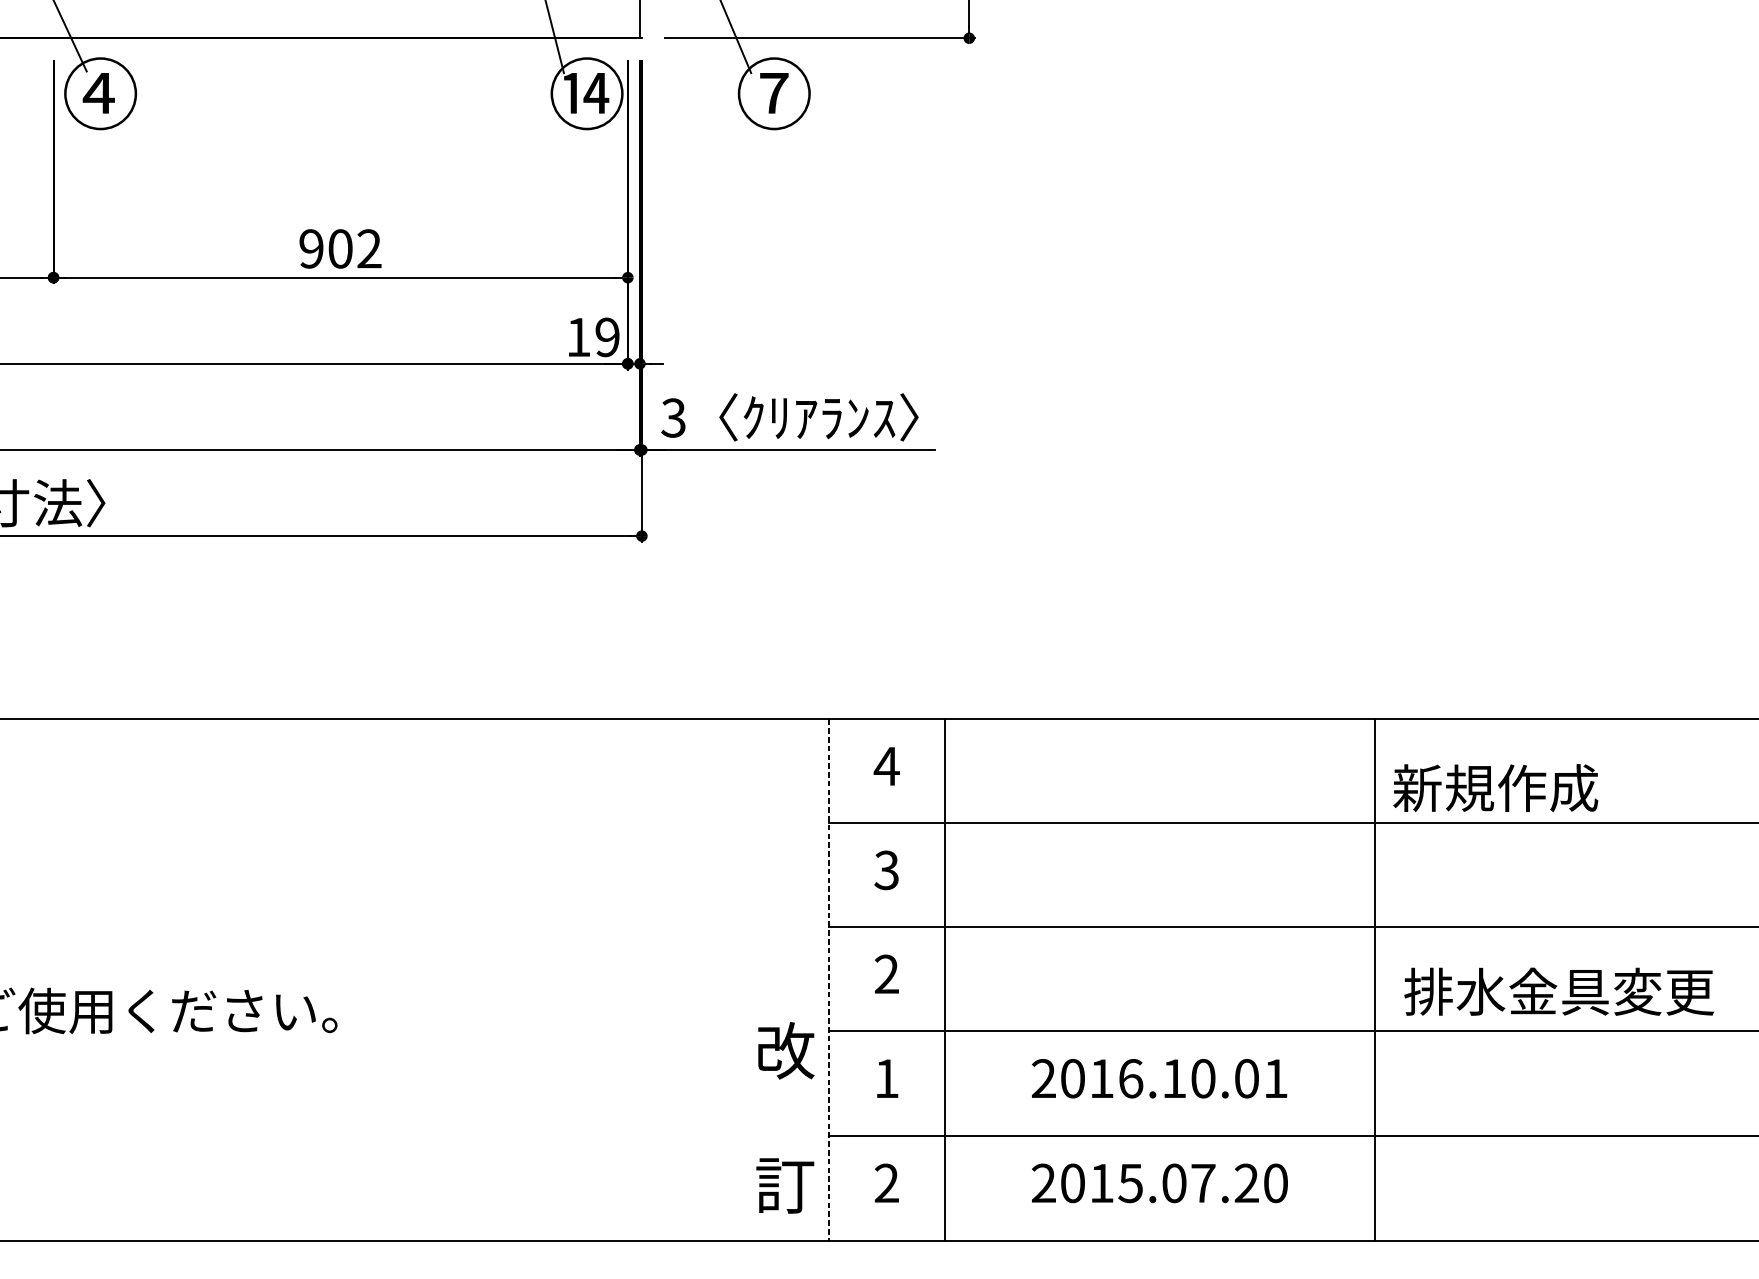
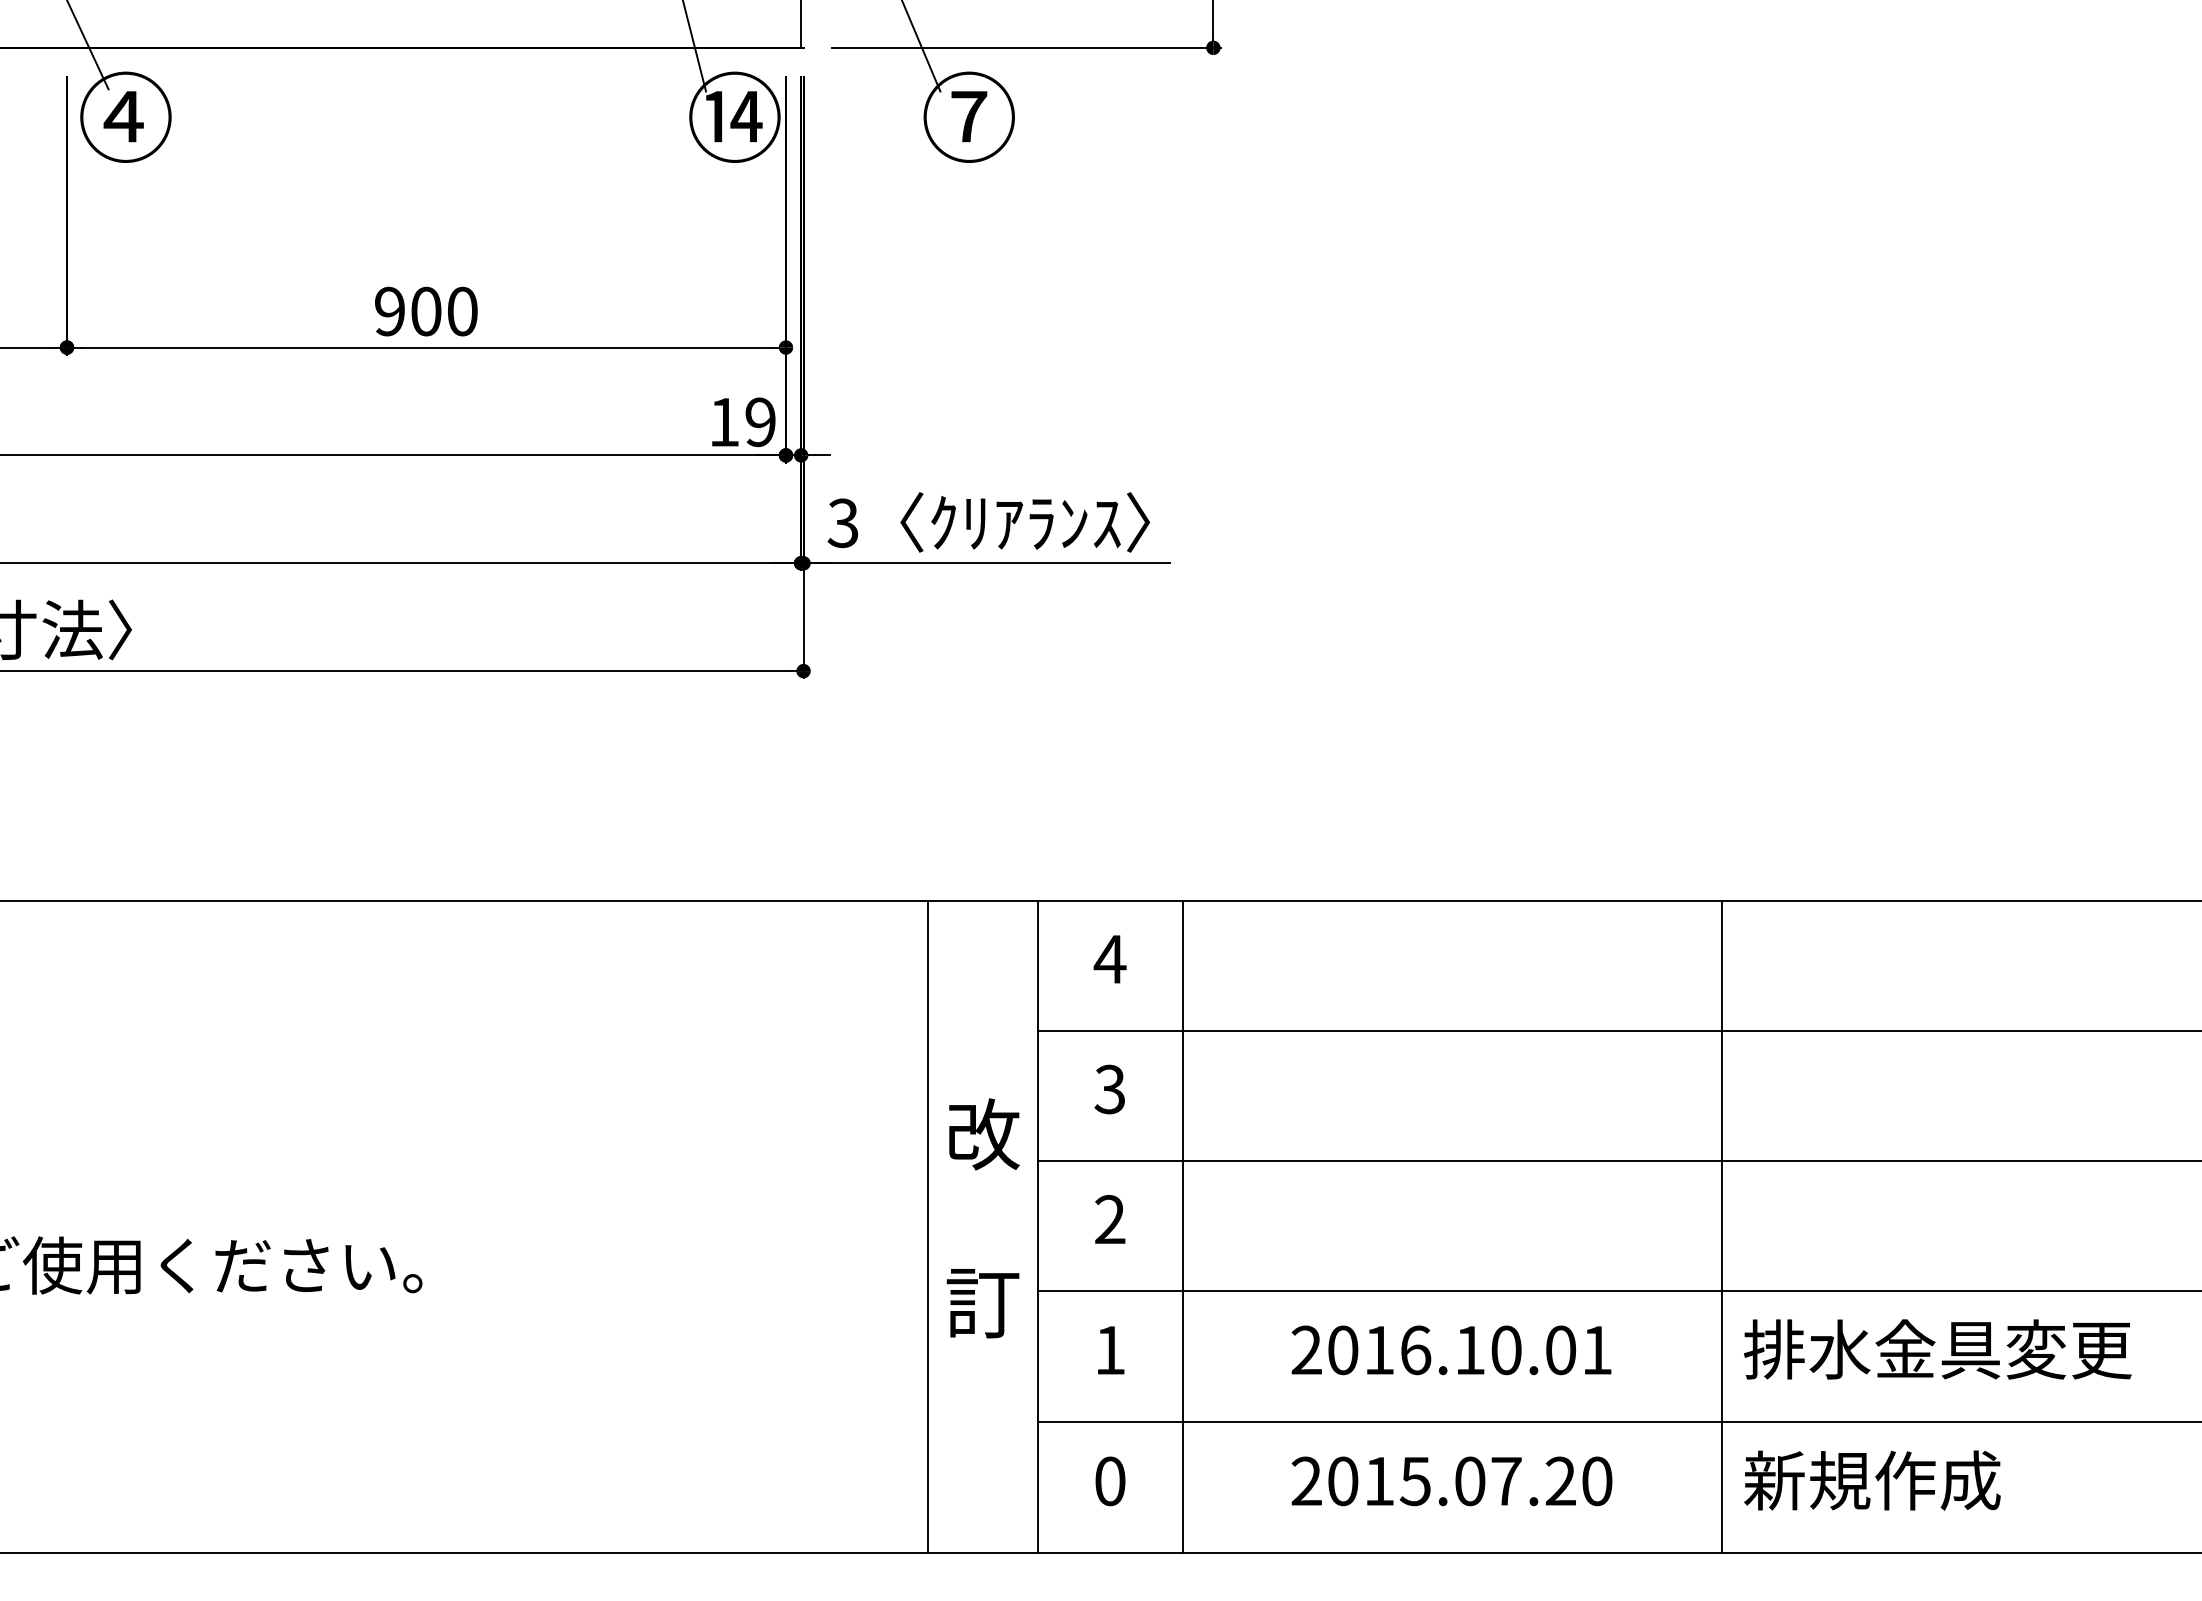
text: (369, 248) -> (462, 311), 902 -> 900
text: (1495, 788) -> (1872, 1480), moved
line: (740, 979) -> (927, 1226), added
line: (829, 980) -> (1038, 1227), dashed -> solid
text: (1558, 991) -> (1937, 1349), moved
text: (784, 1117) -> (982, 1218), moved
text: (887, 1183) -> (1110, 1481), 2 -> 0

